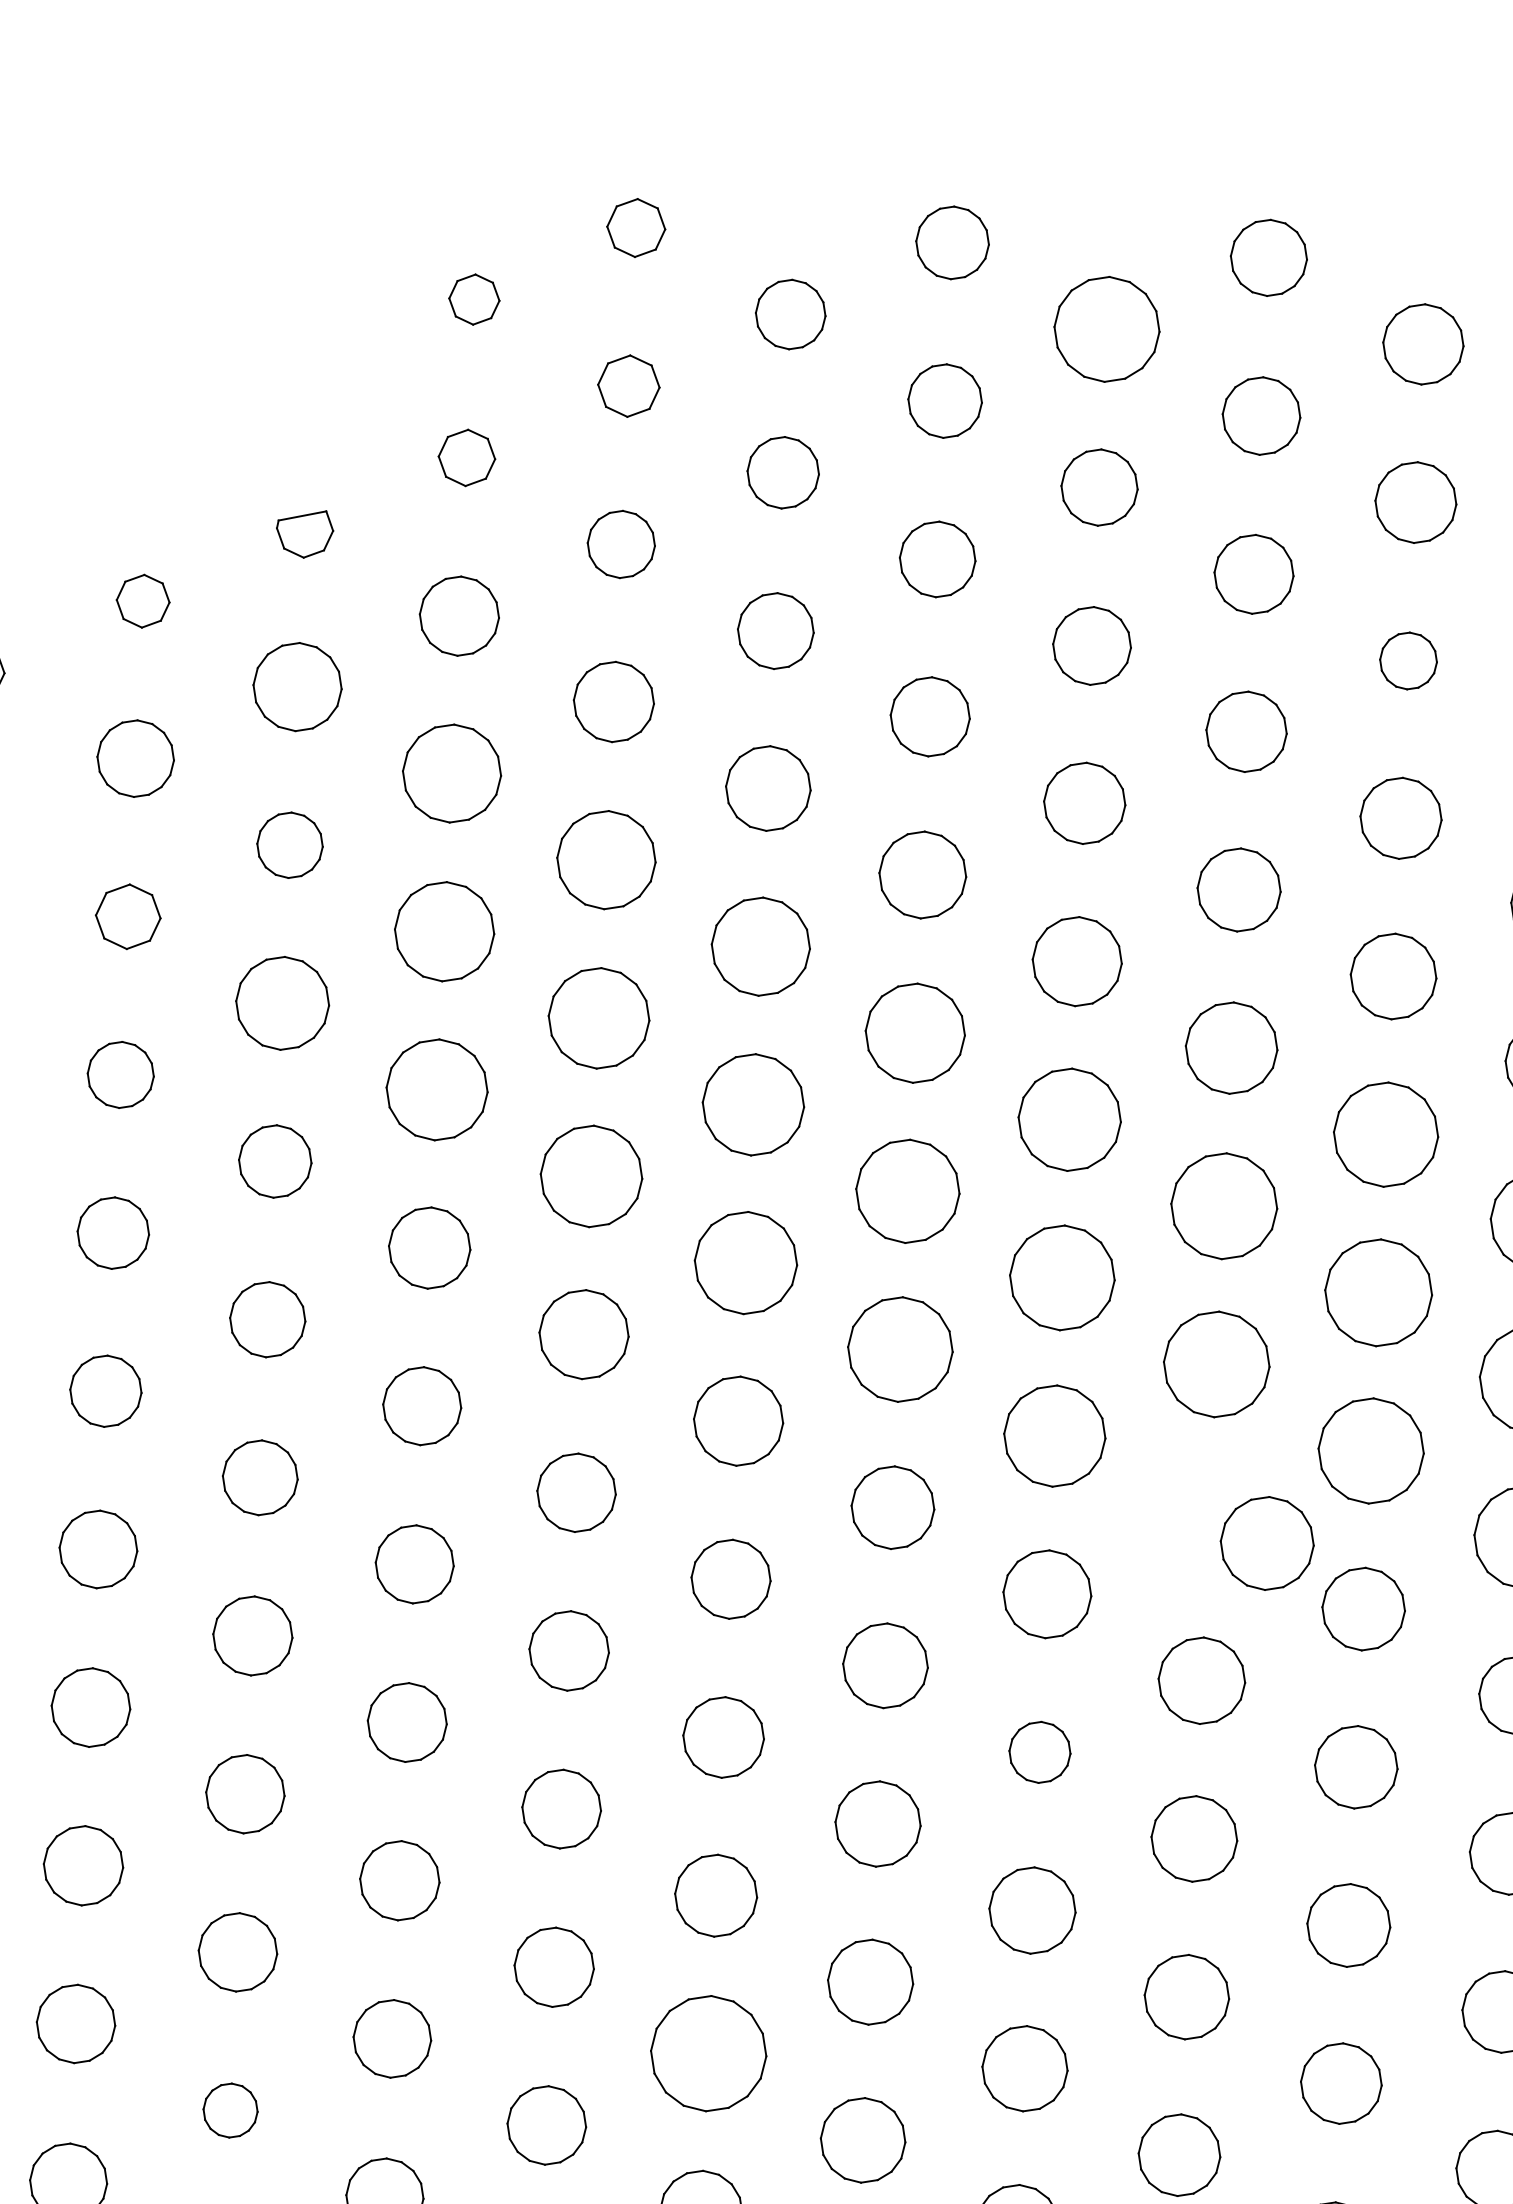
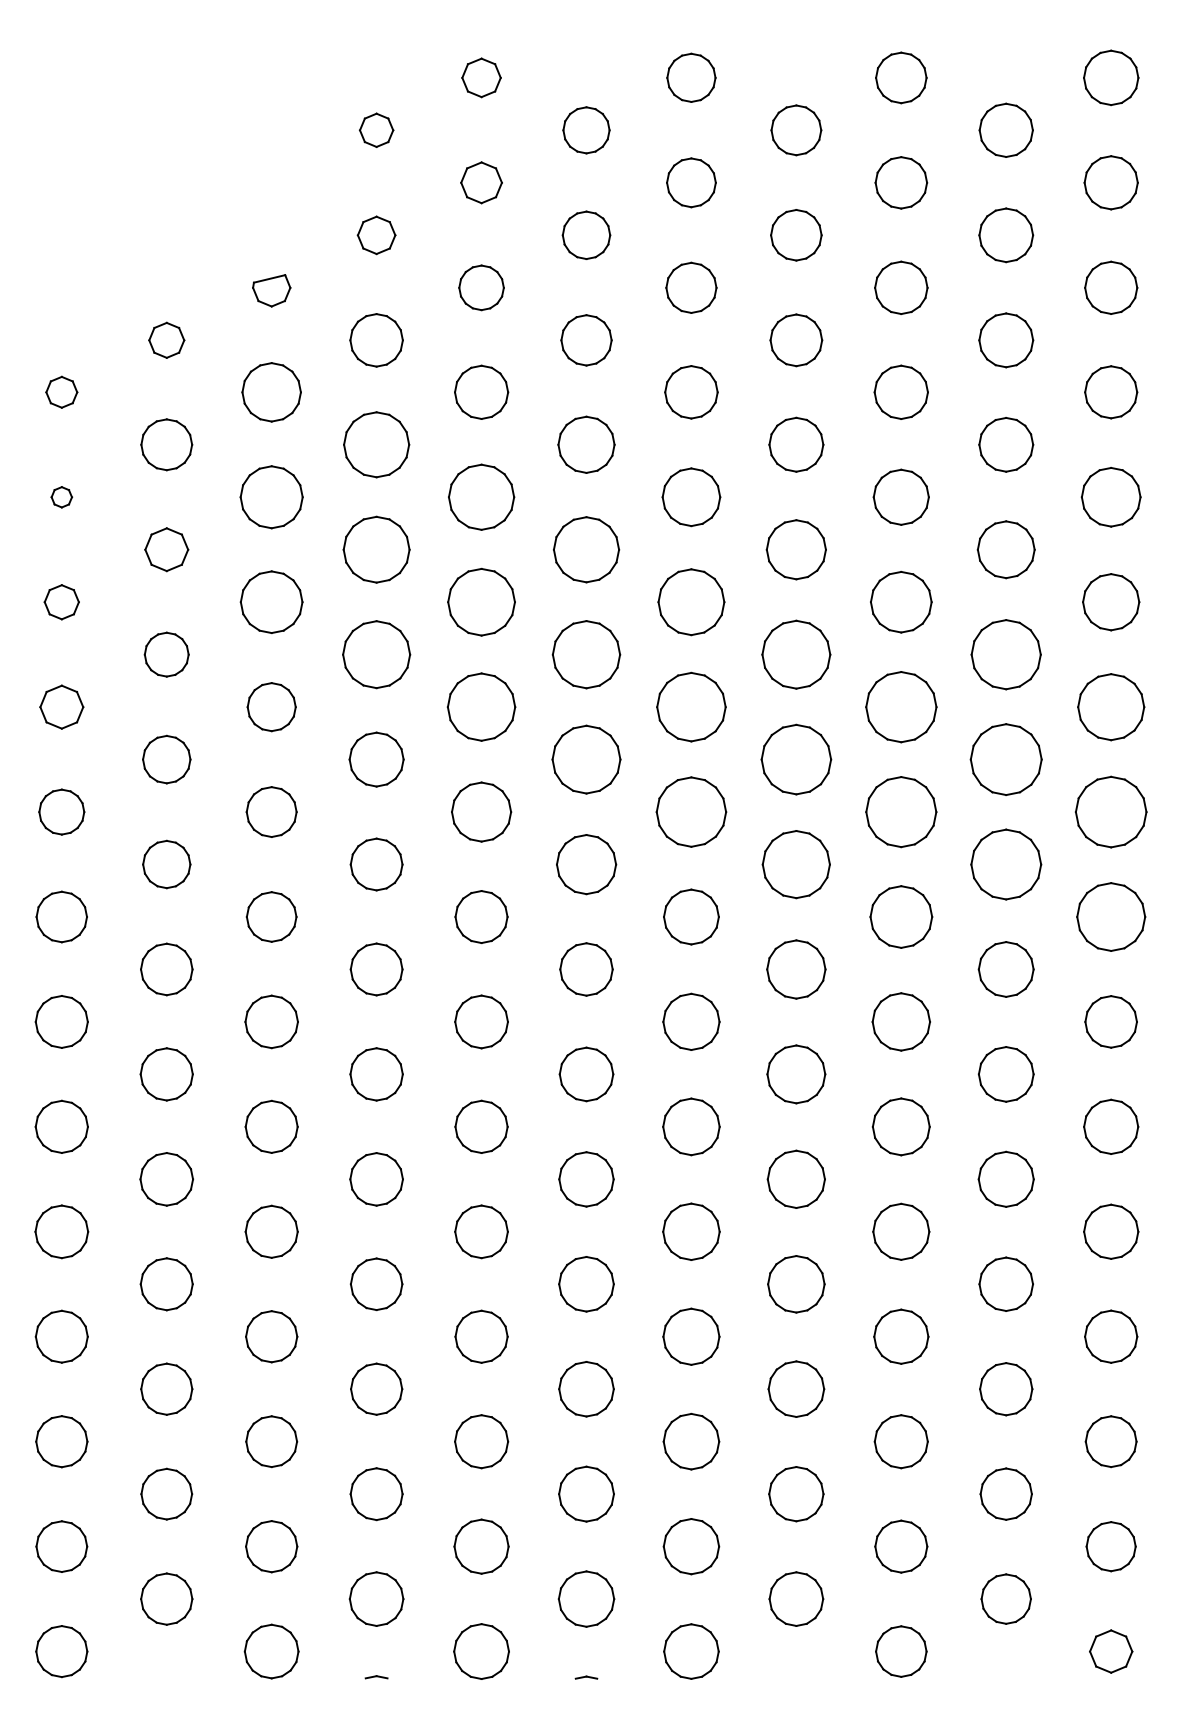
part: (1107, 329) -> (796, 130), size x0.71
part: (1408, 661) -> (1006, 340), size x1.43
part: (289, 845) -> (271, 497), size x1.43
part: (1267, 1542) -> (901, 916), moved
part: (1040, 1752) -> (796, 1074), size x1.43
part: (708, 2054) -> (586, 1284), size x0.71
part: (230, 2110) -> (271, 1336), size x1.43

